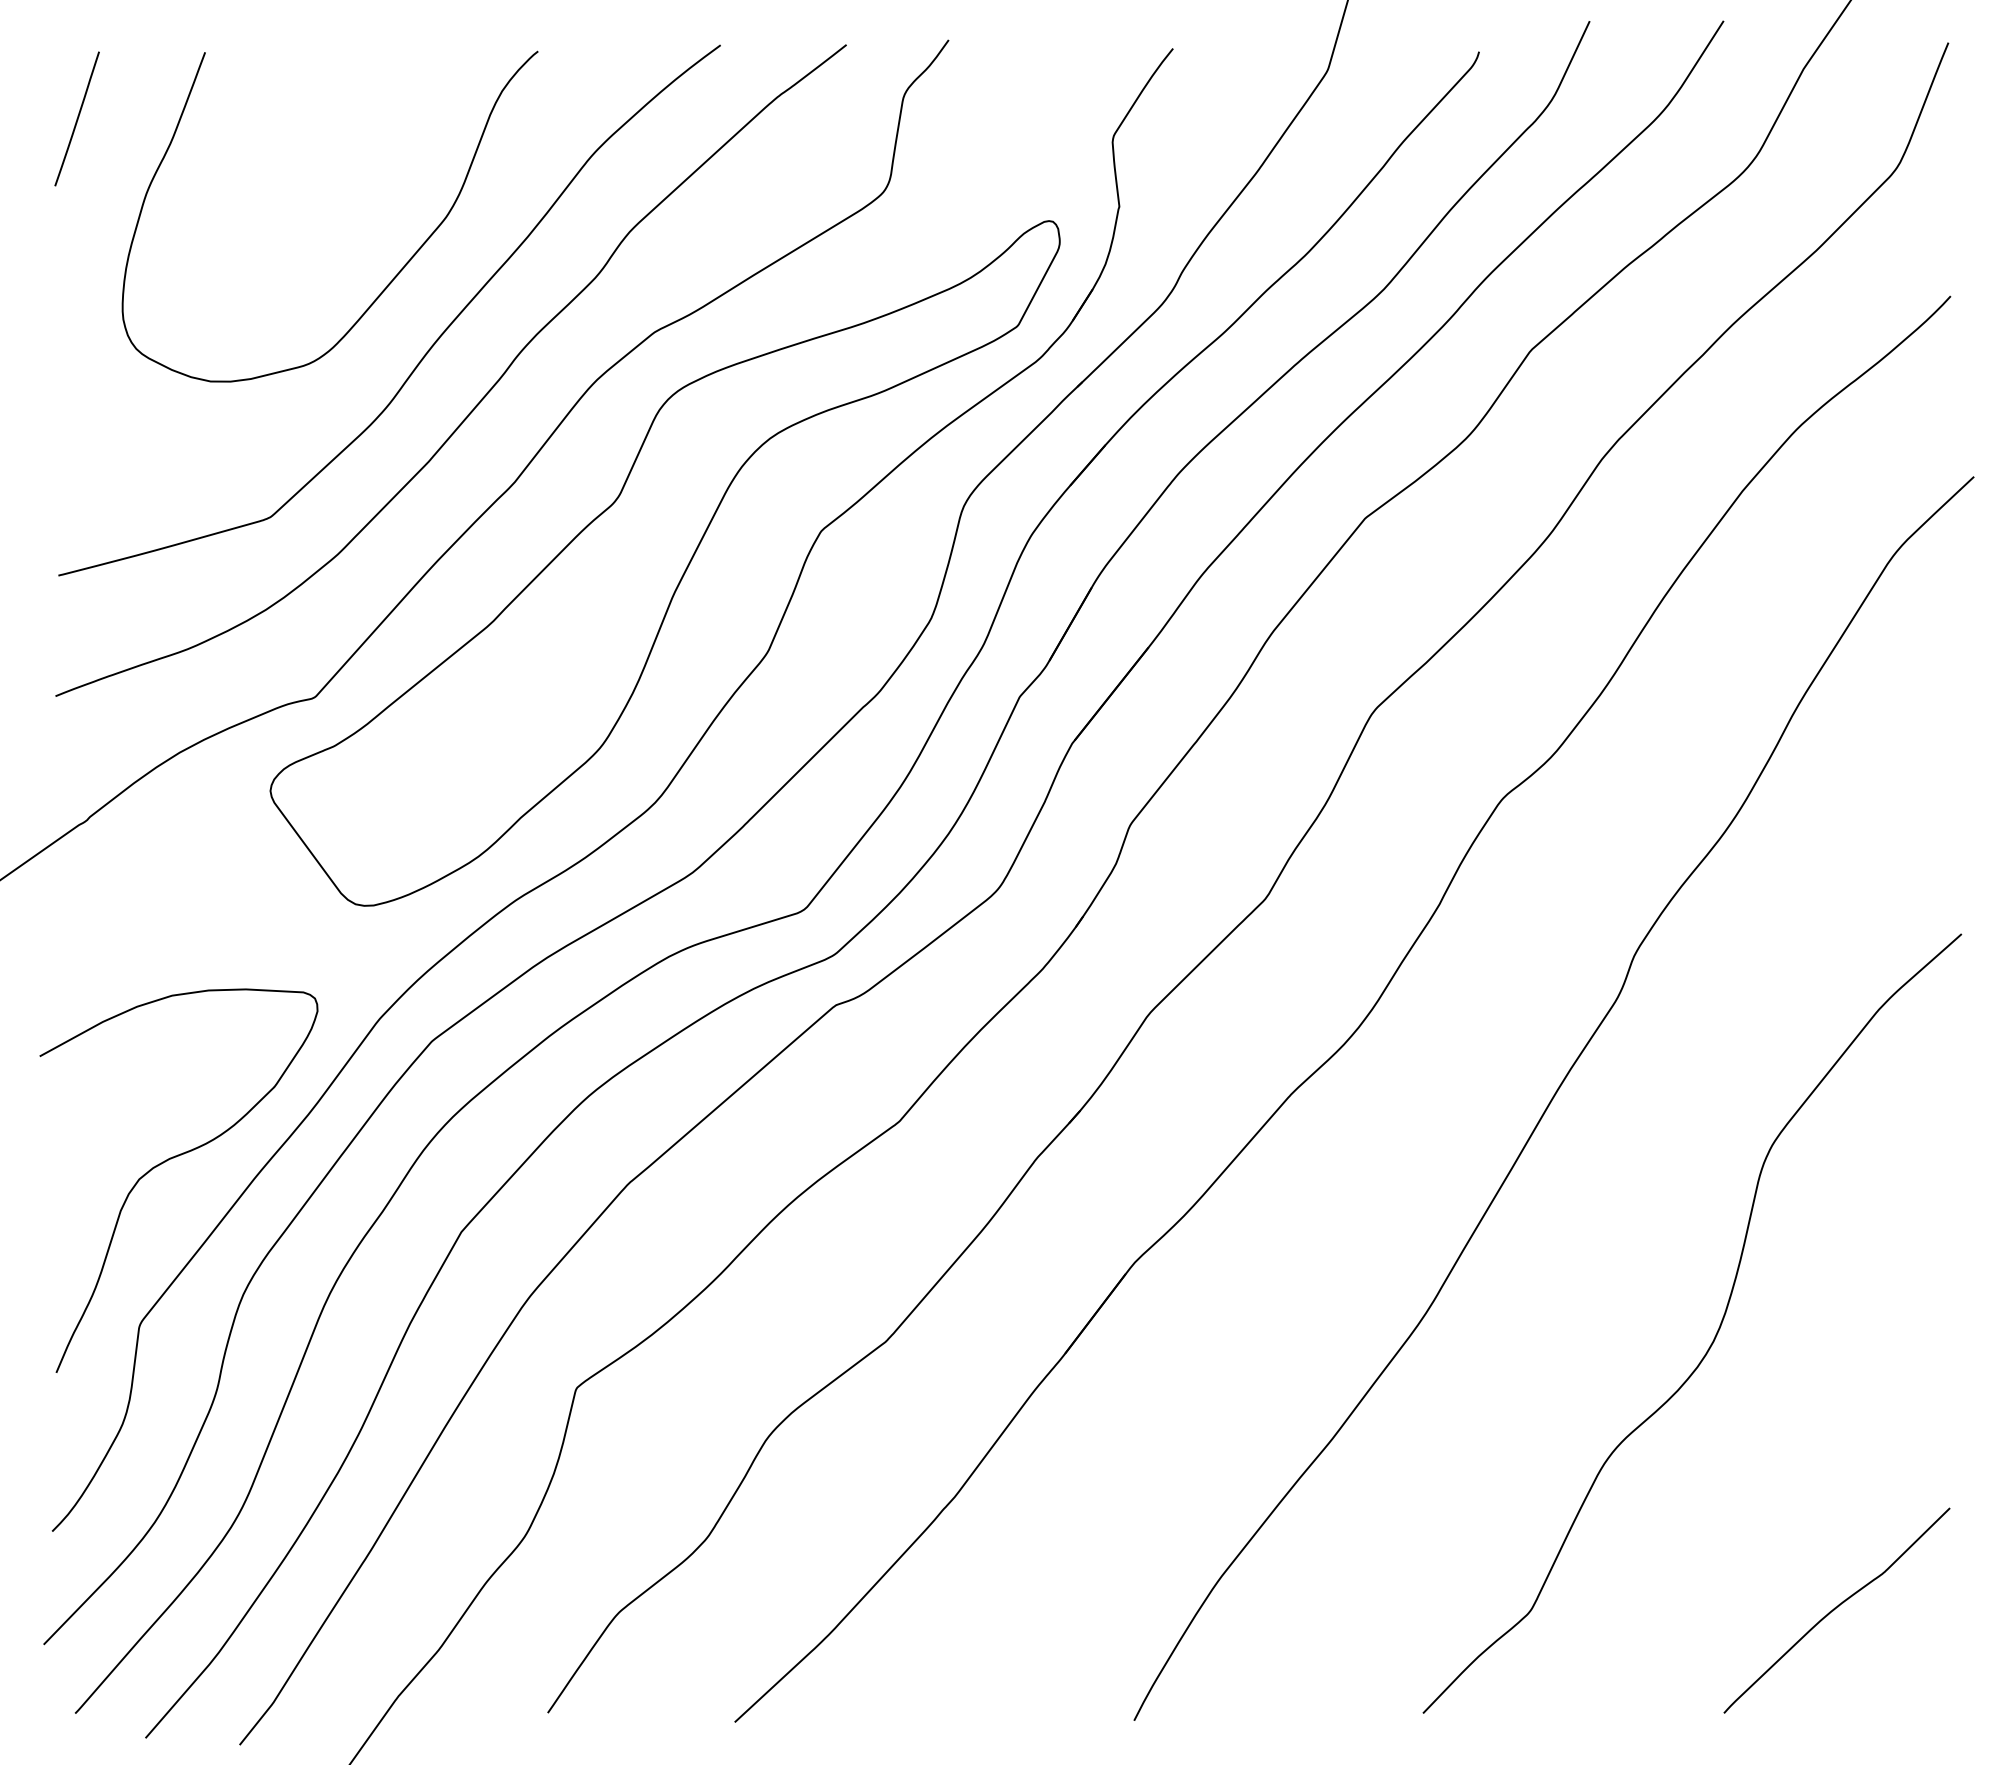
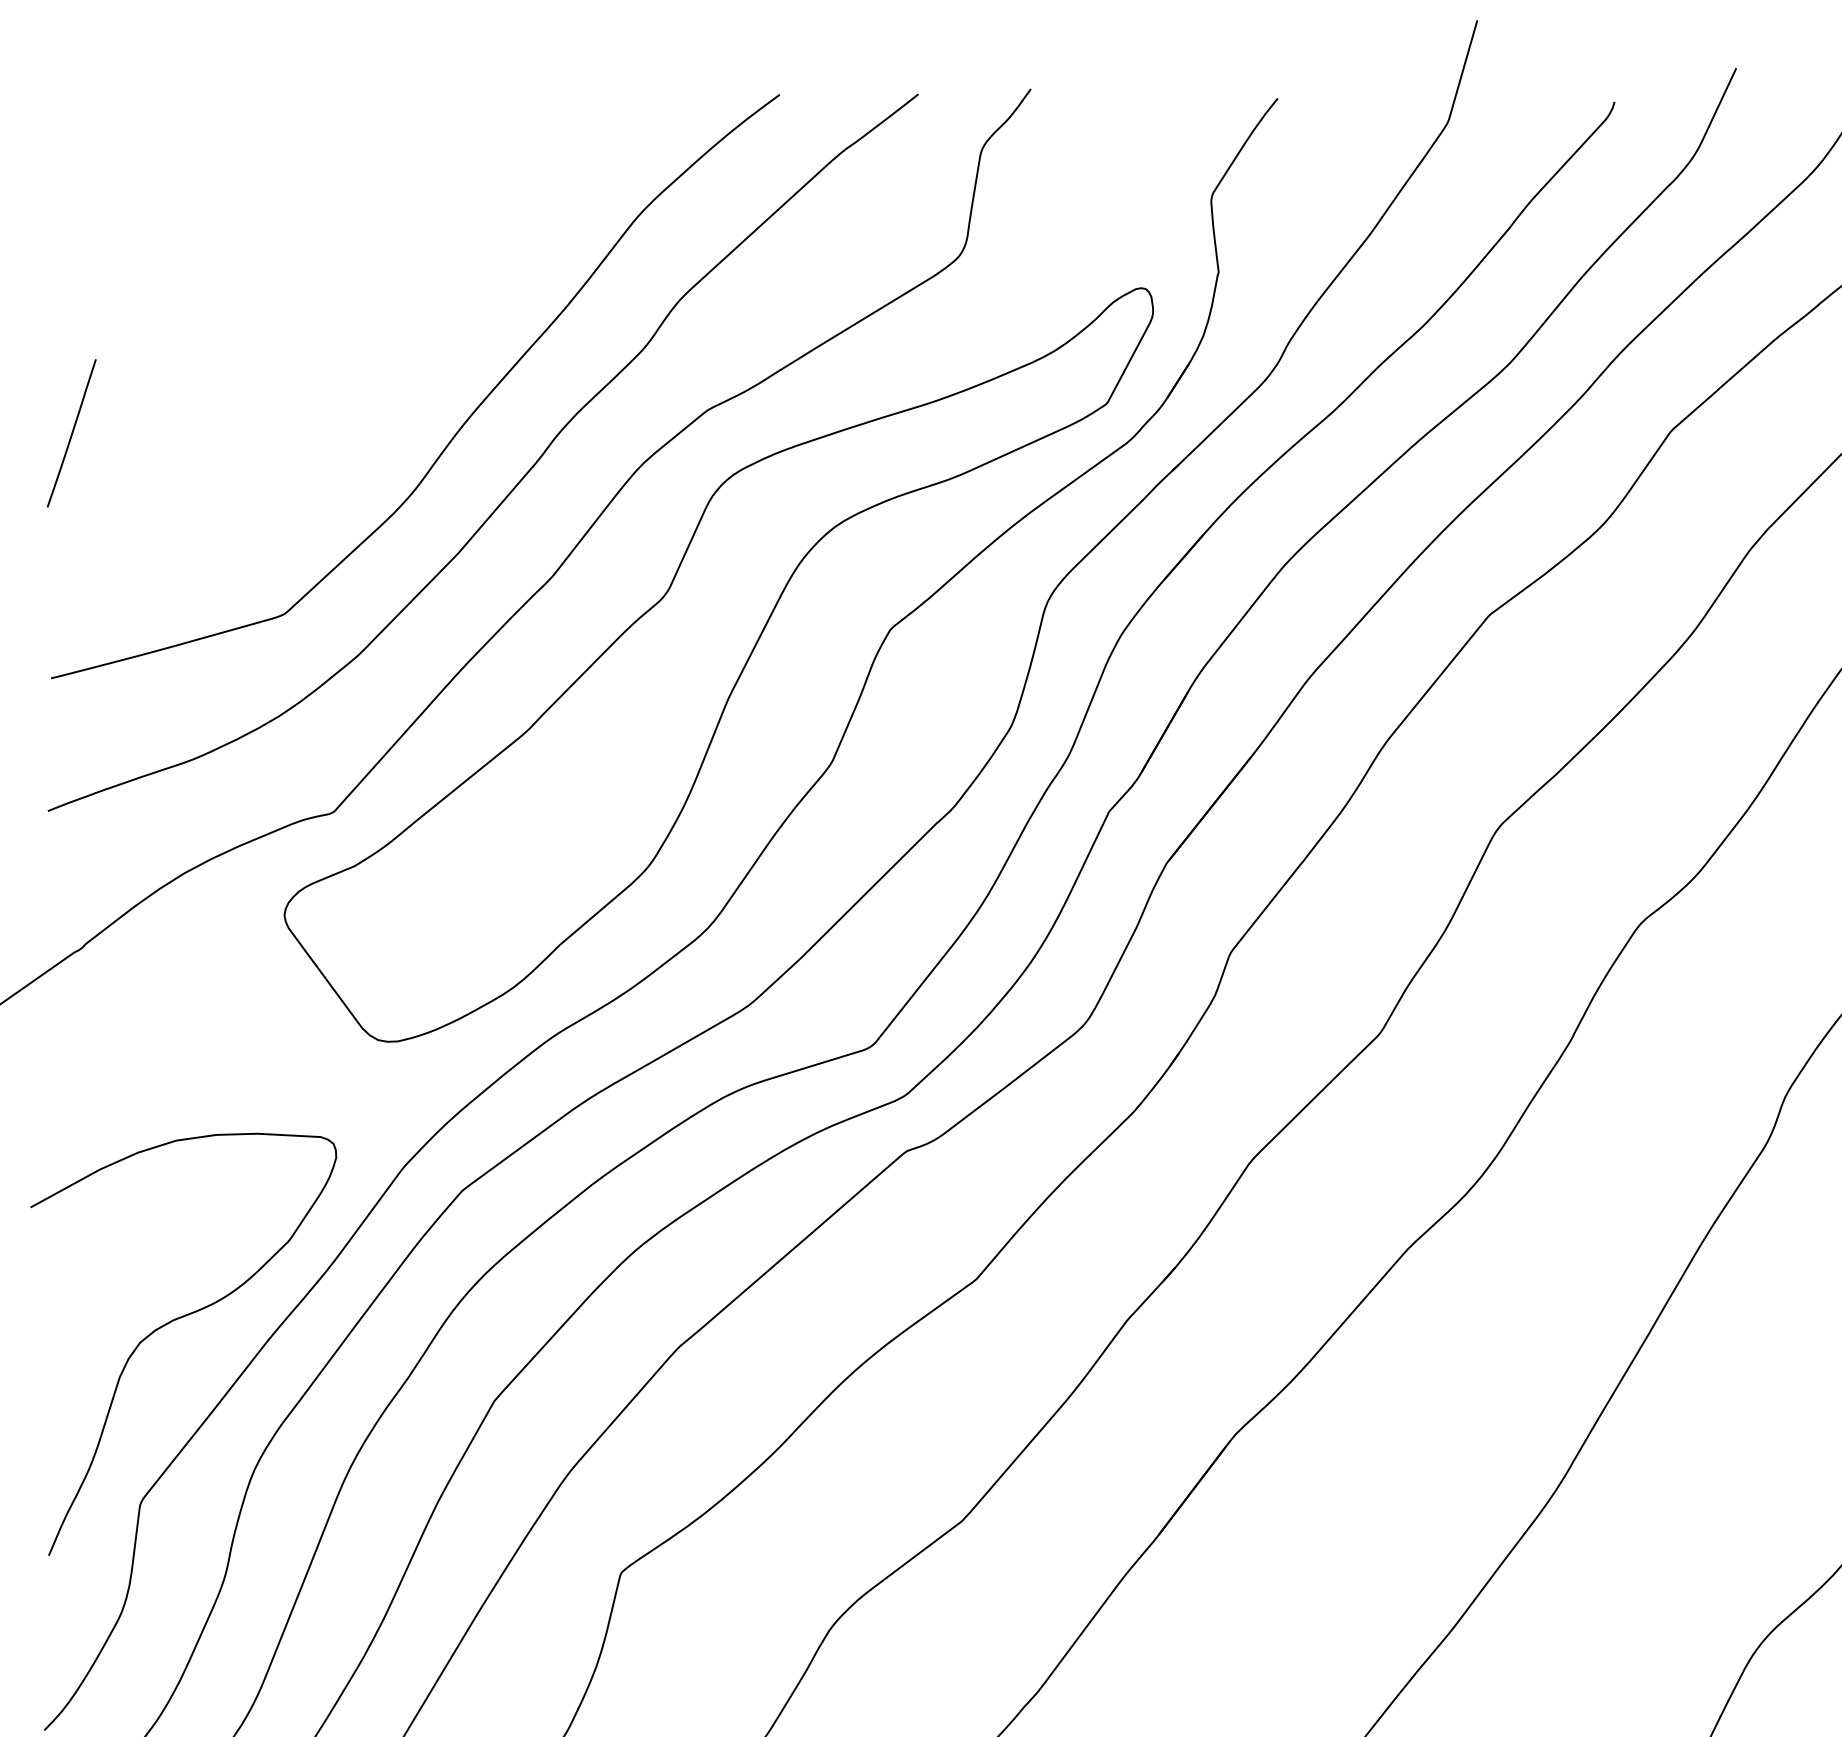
line: (76, 118) -> (70, 432), moved
curve: (399, 270) -> (426, 342), removed

